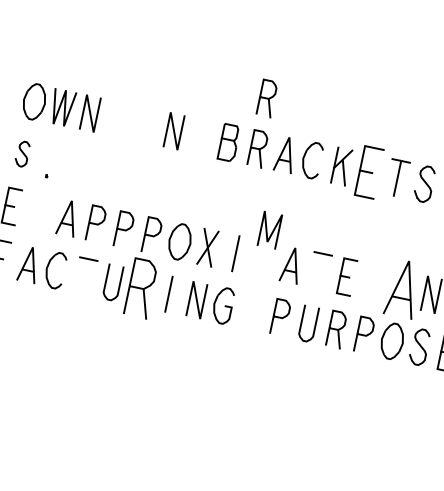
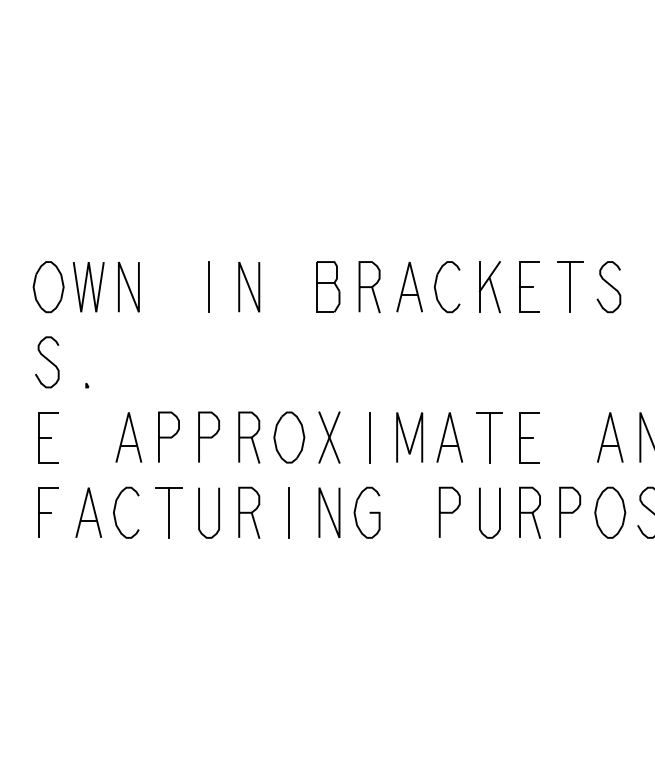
part: (266, 98) -> (367, 215), removed
line: (146, 125) -> (209, 287), added
part: (22, 154) -> (47, 362), size x1.43
part: (369, 171) -> (529, 286), size x0.71
line: (267, 231) -> (406, 439), moved
line: (154, 245) -> (255, 449), added
line: (319, 271) -> (489, 437), added
line: (85, 276) -> (169, 512), added
part: (141, 288) -> (249, 512), size x0.62
part: (403, 288) -> (610, 437), size x0.62

